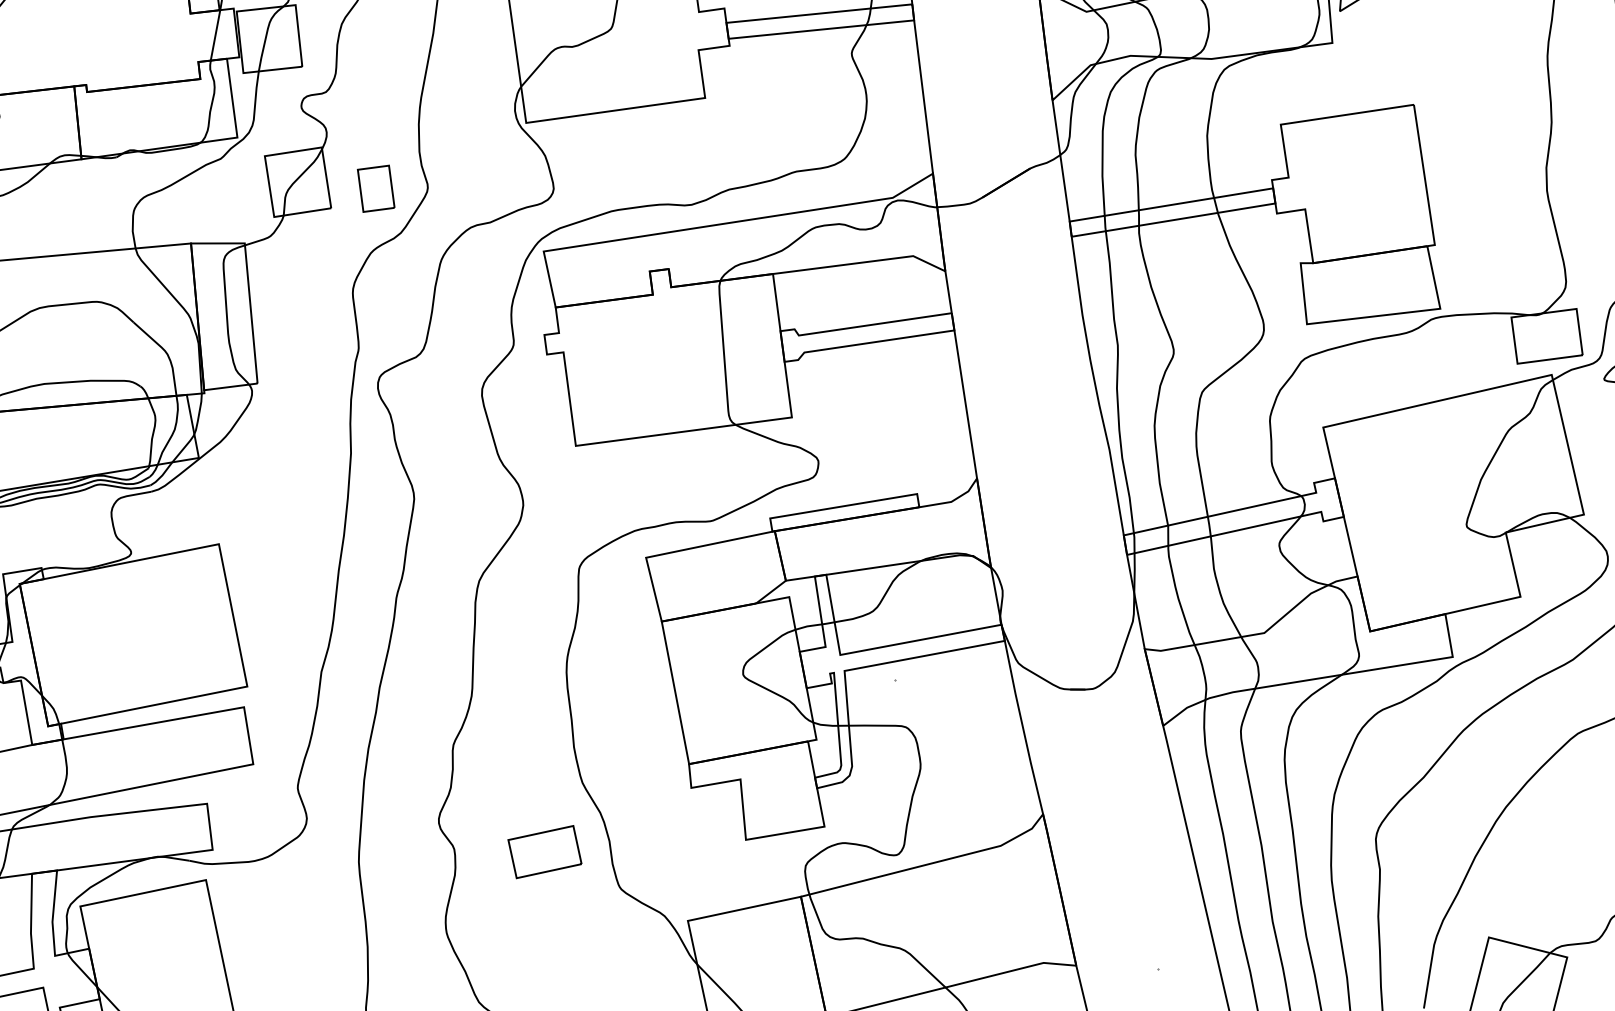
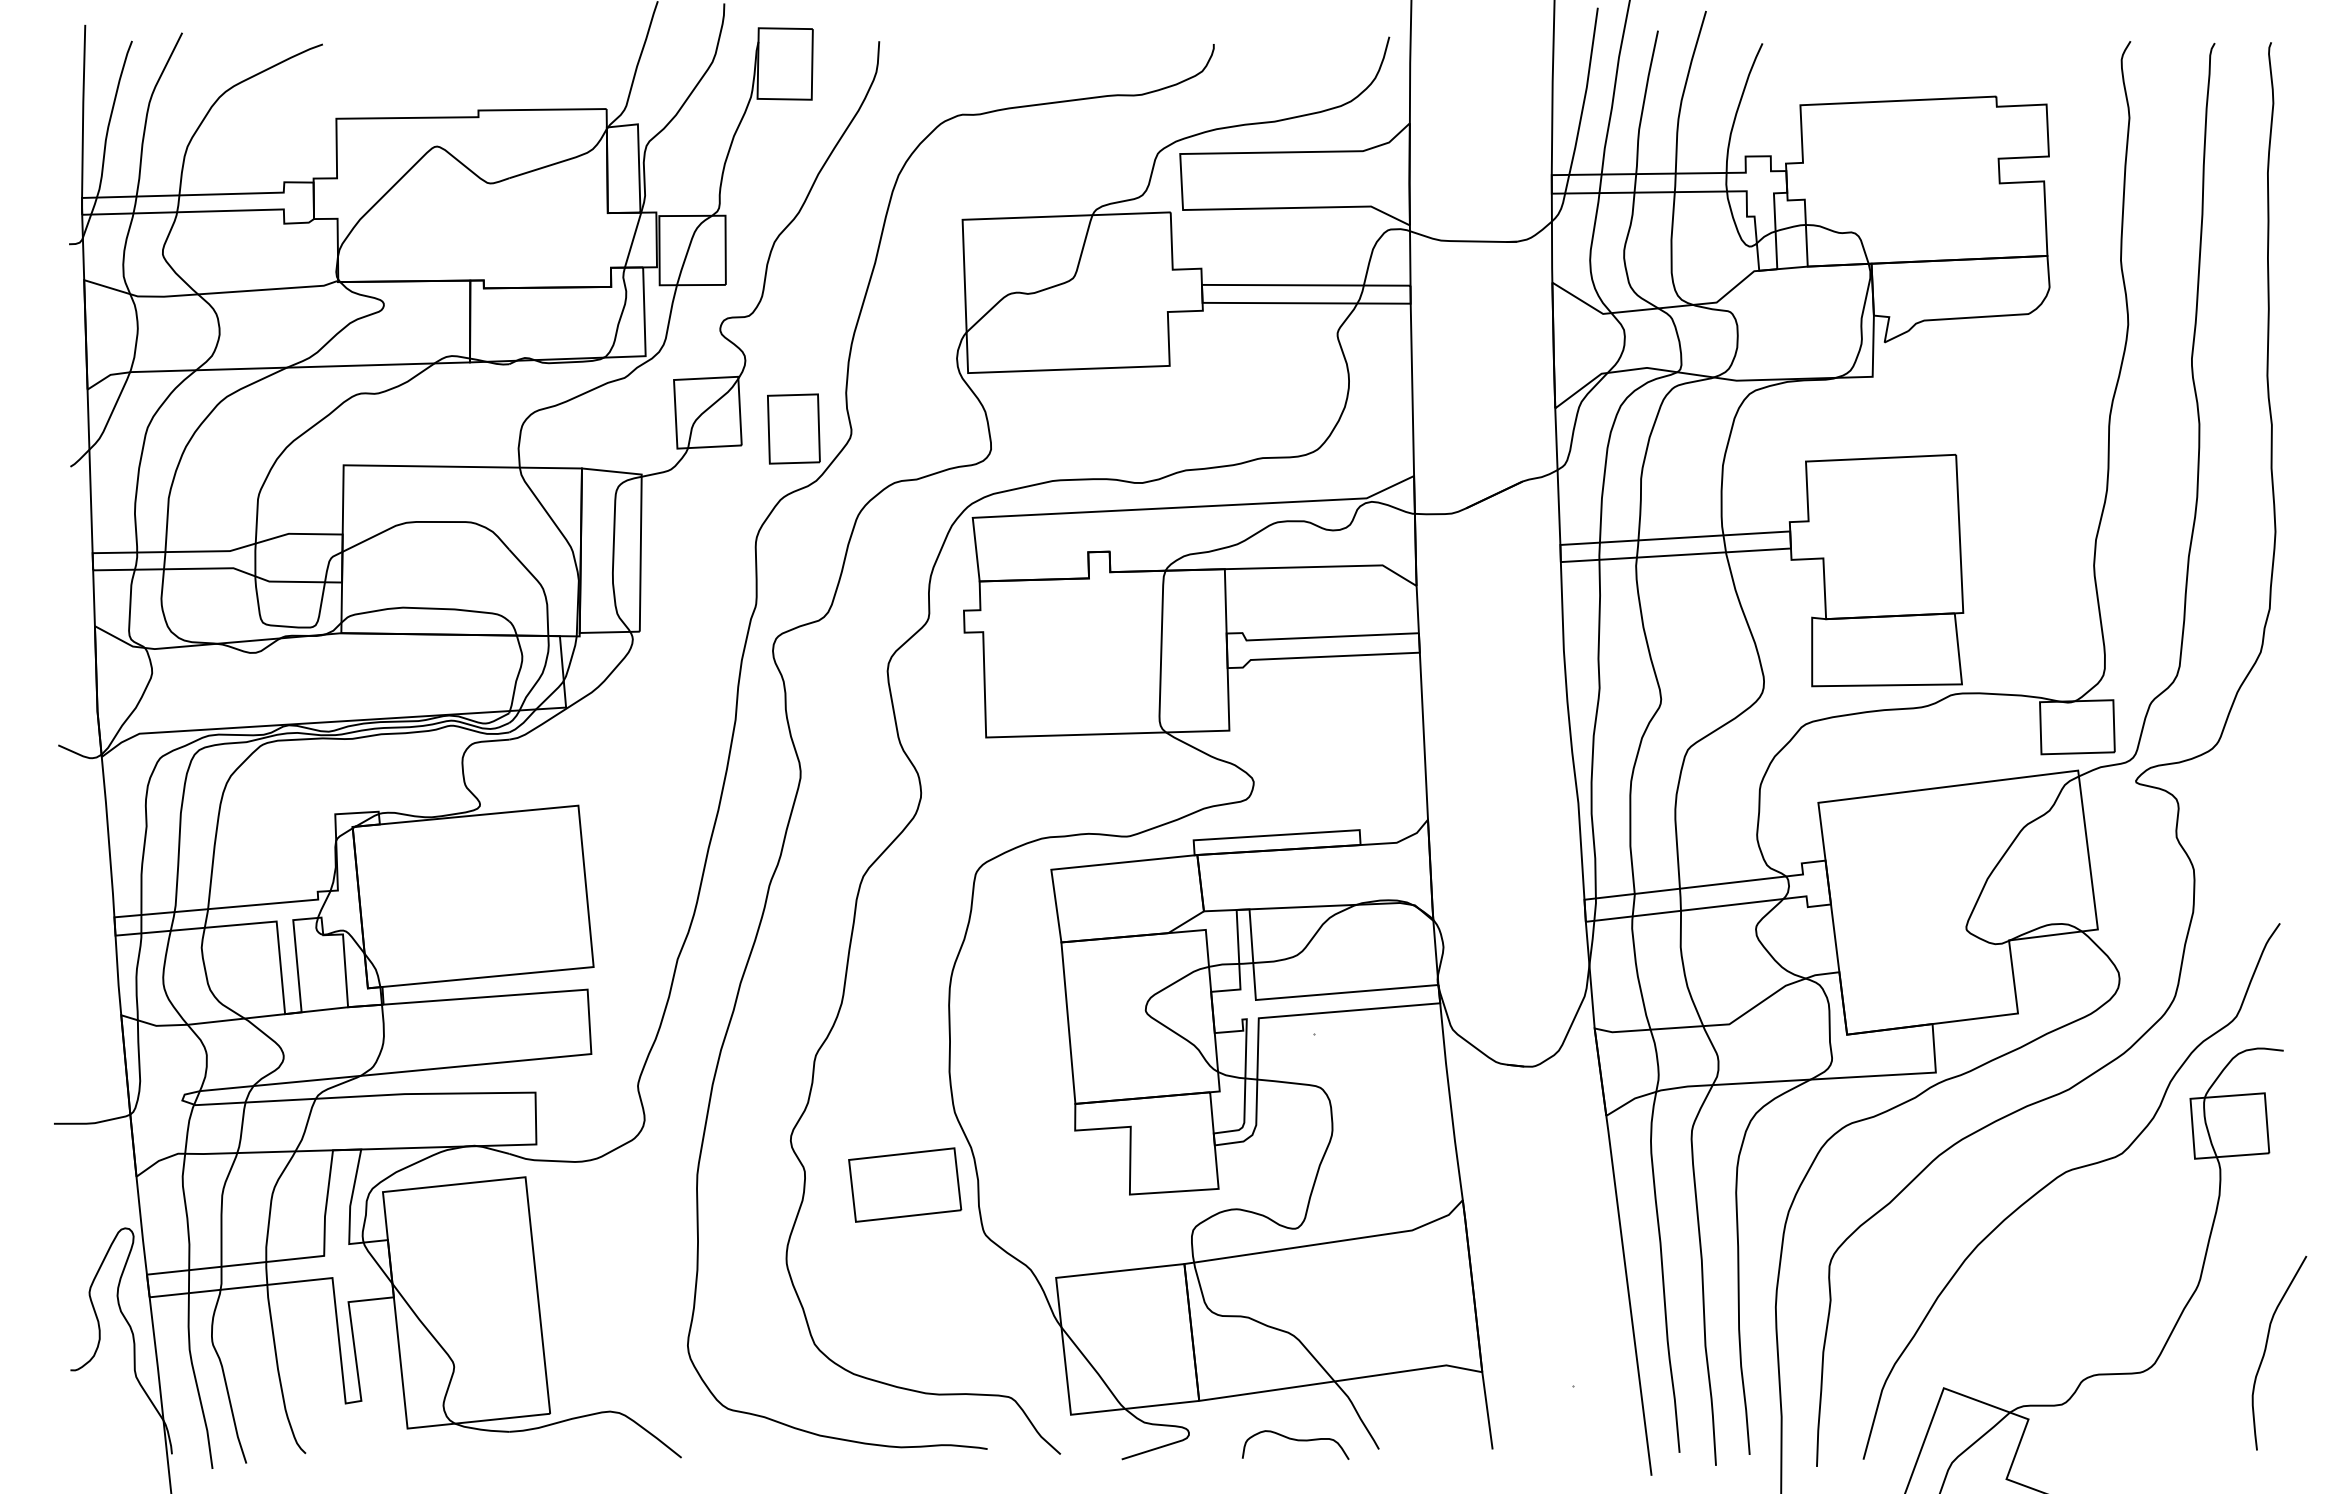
part: (375, 188) -> (793, 428), size x1.43
part: (545, 851) -> (905, 1184), size x1.43

